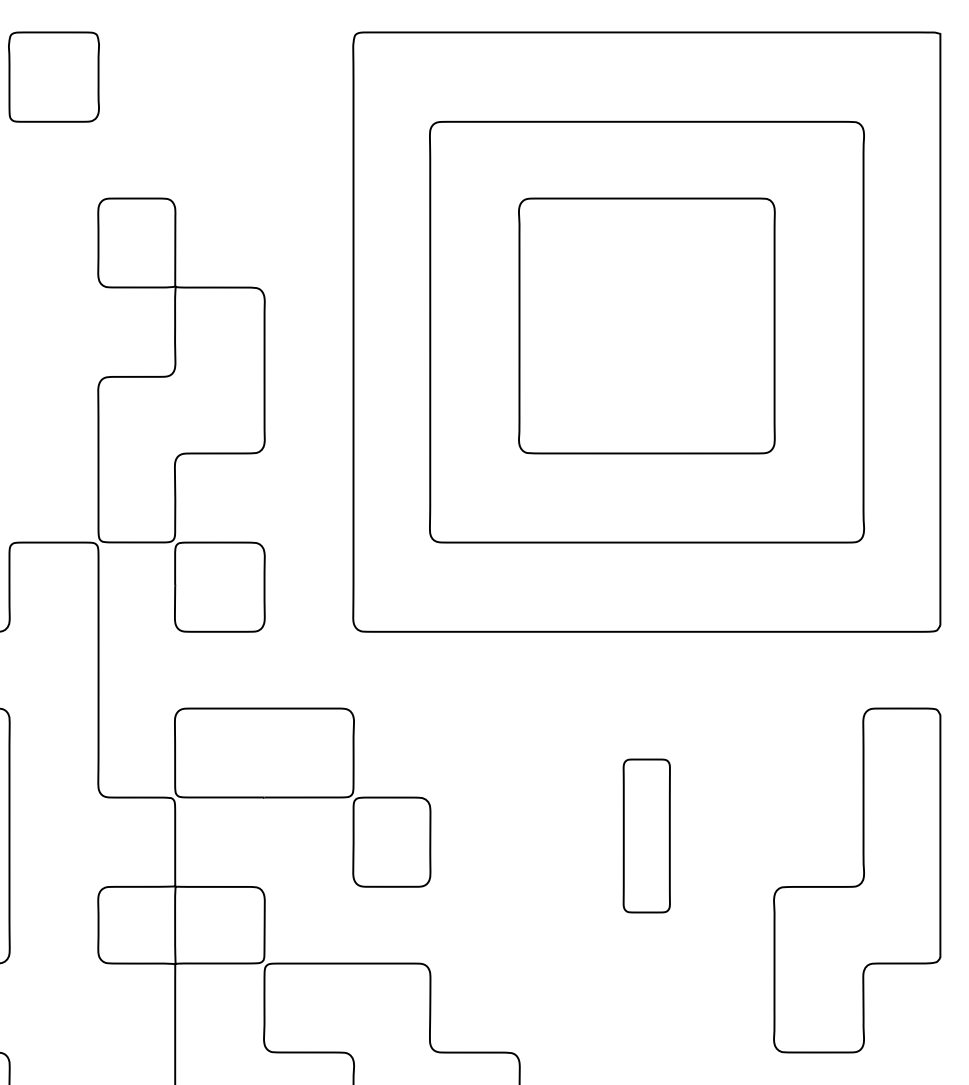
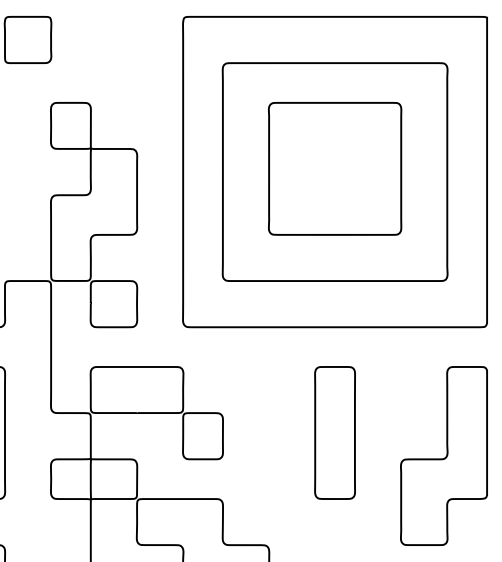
part: (645, 835) -> (334, 432), size x1.67

